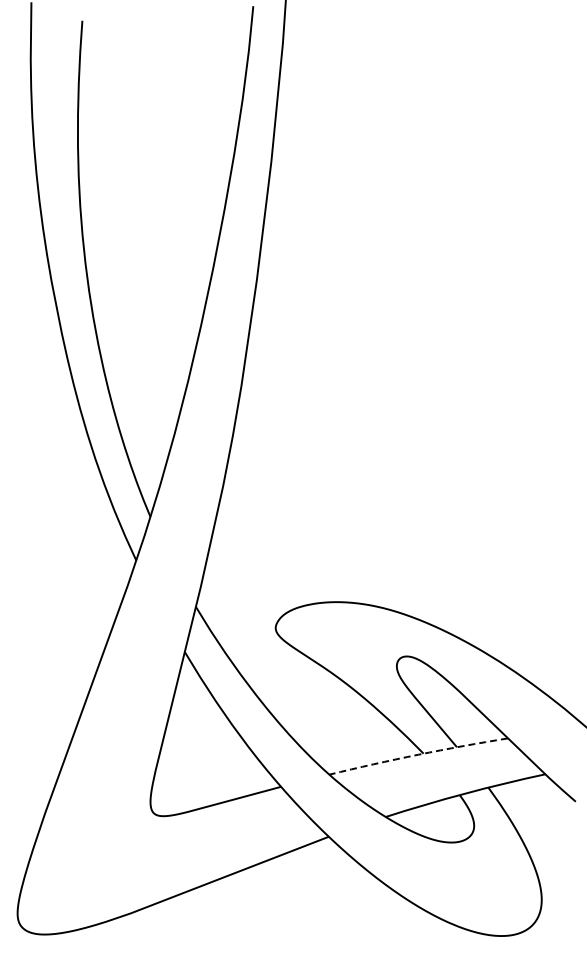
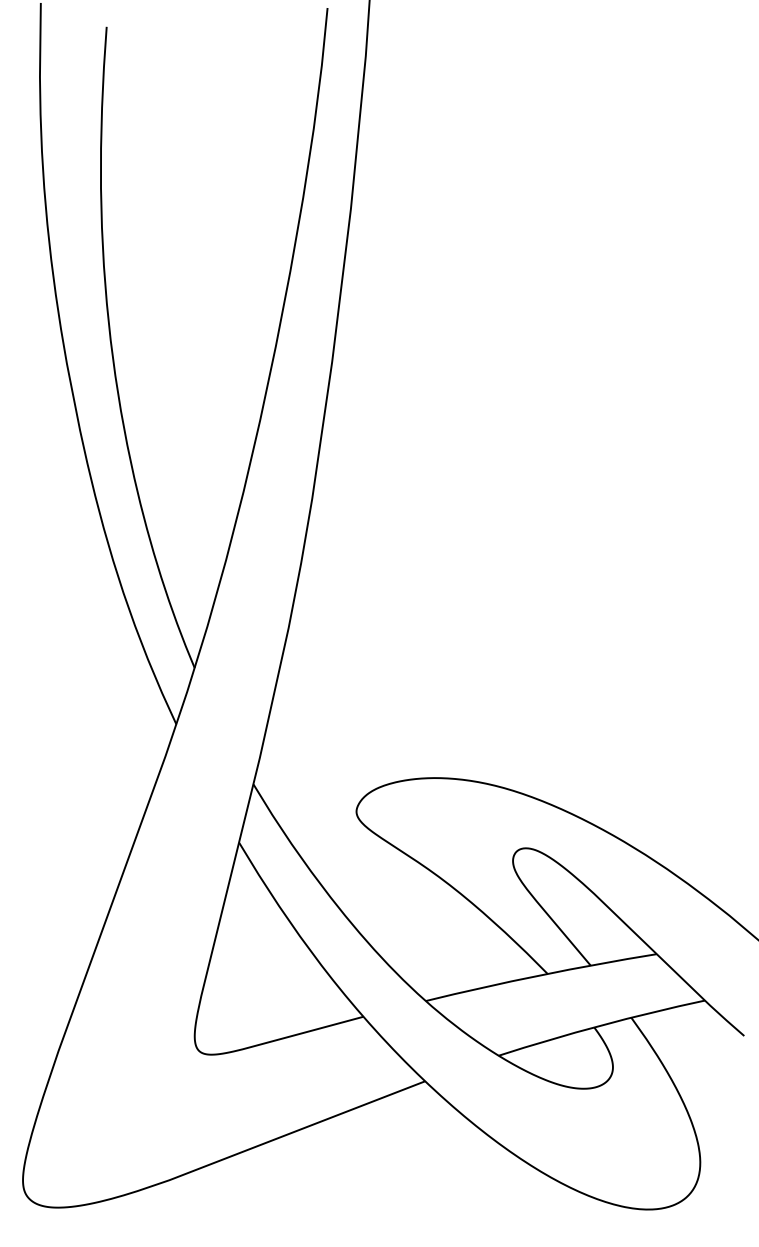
arc: (418, 754) -> (541, 974), dashed -> solid

